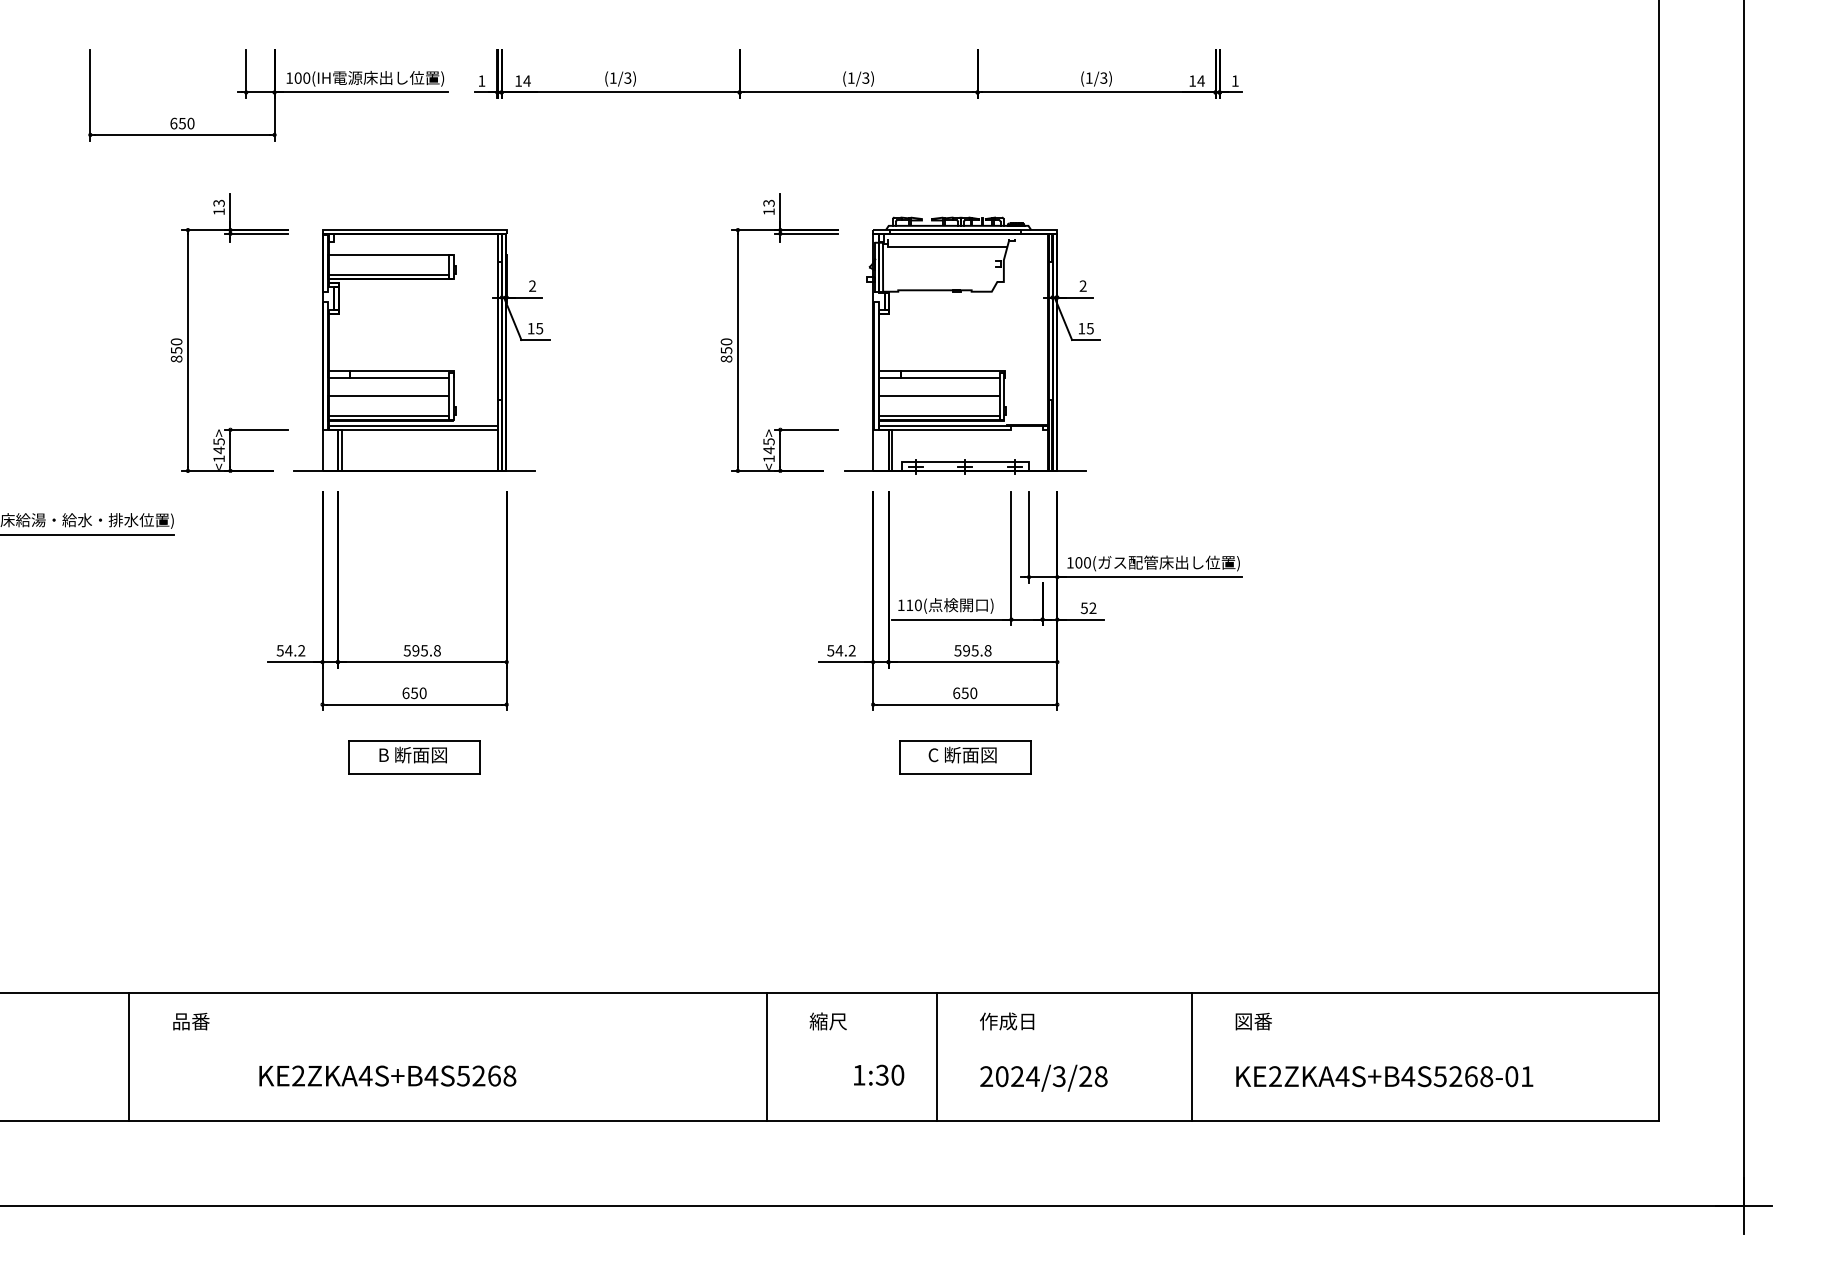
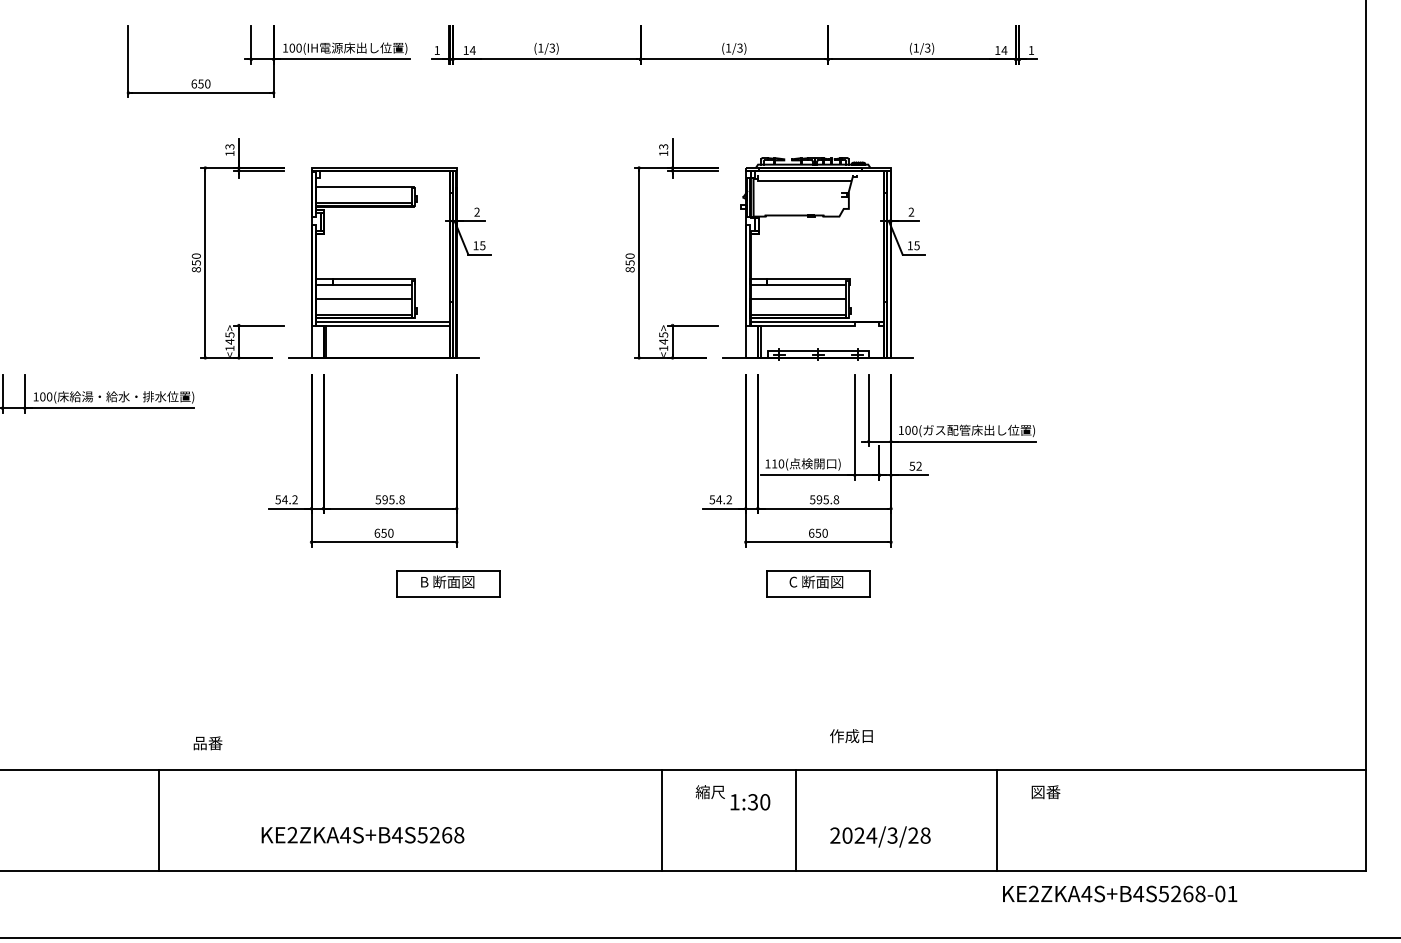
part: (414, 757) -> (448, 583), moved
text: (191, 1021) -> (208, 743), moved
text: (1007, 1021) -> (851, 736), moved
text: (879, 1074) -> (750, 801), moved
text: (1384, 1076) -> (1119, 893), moved

